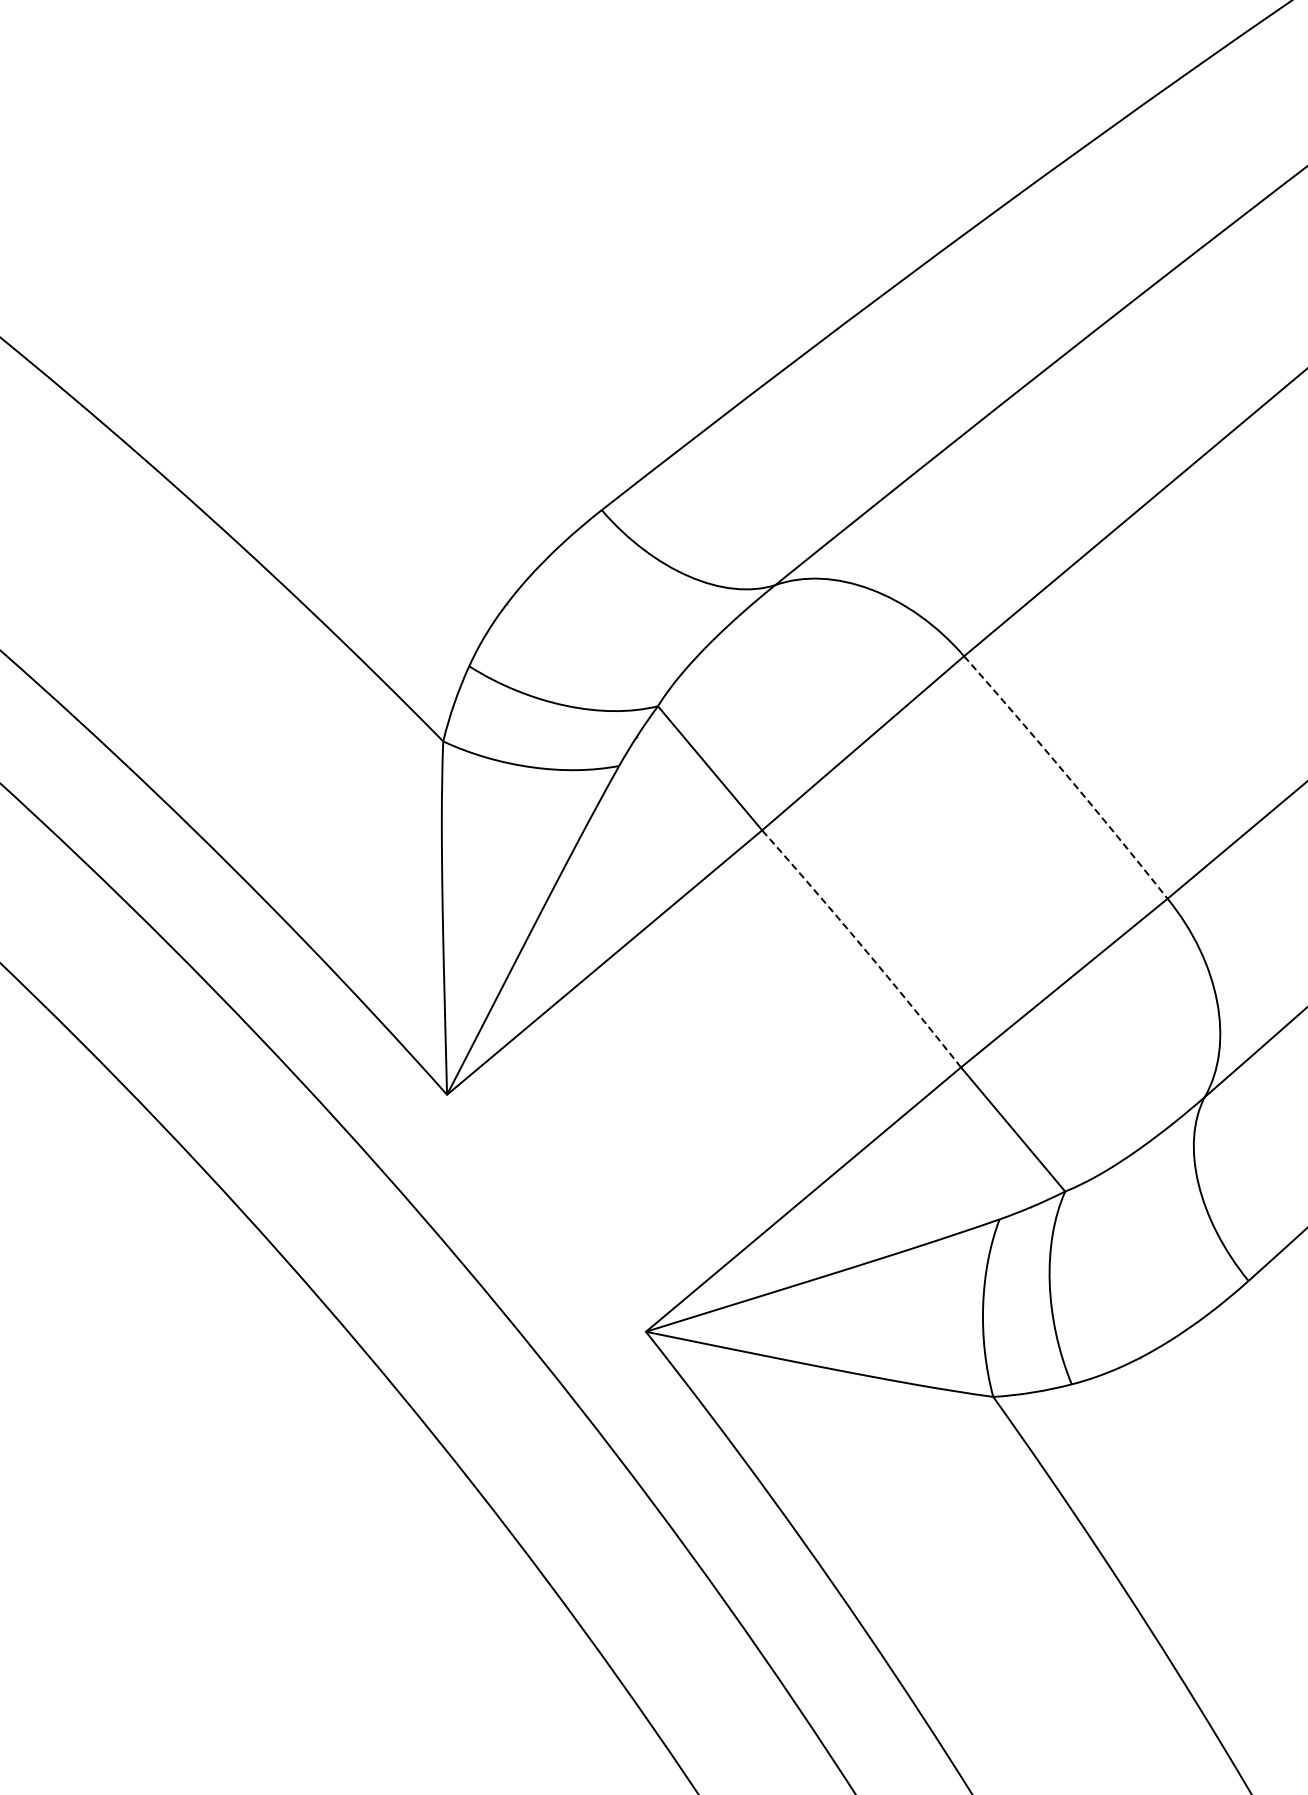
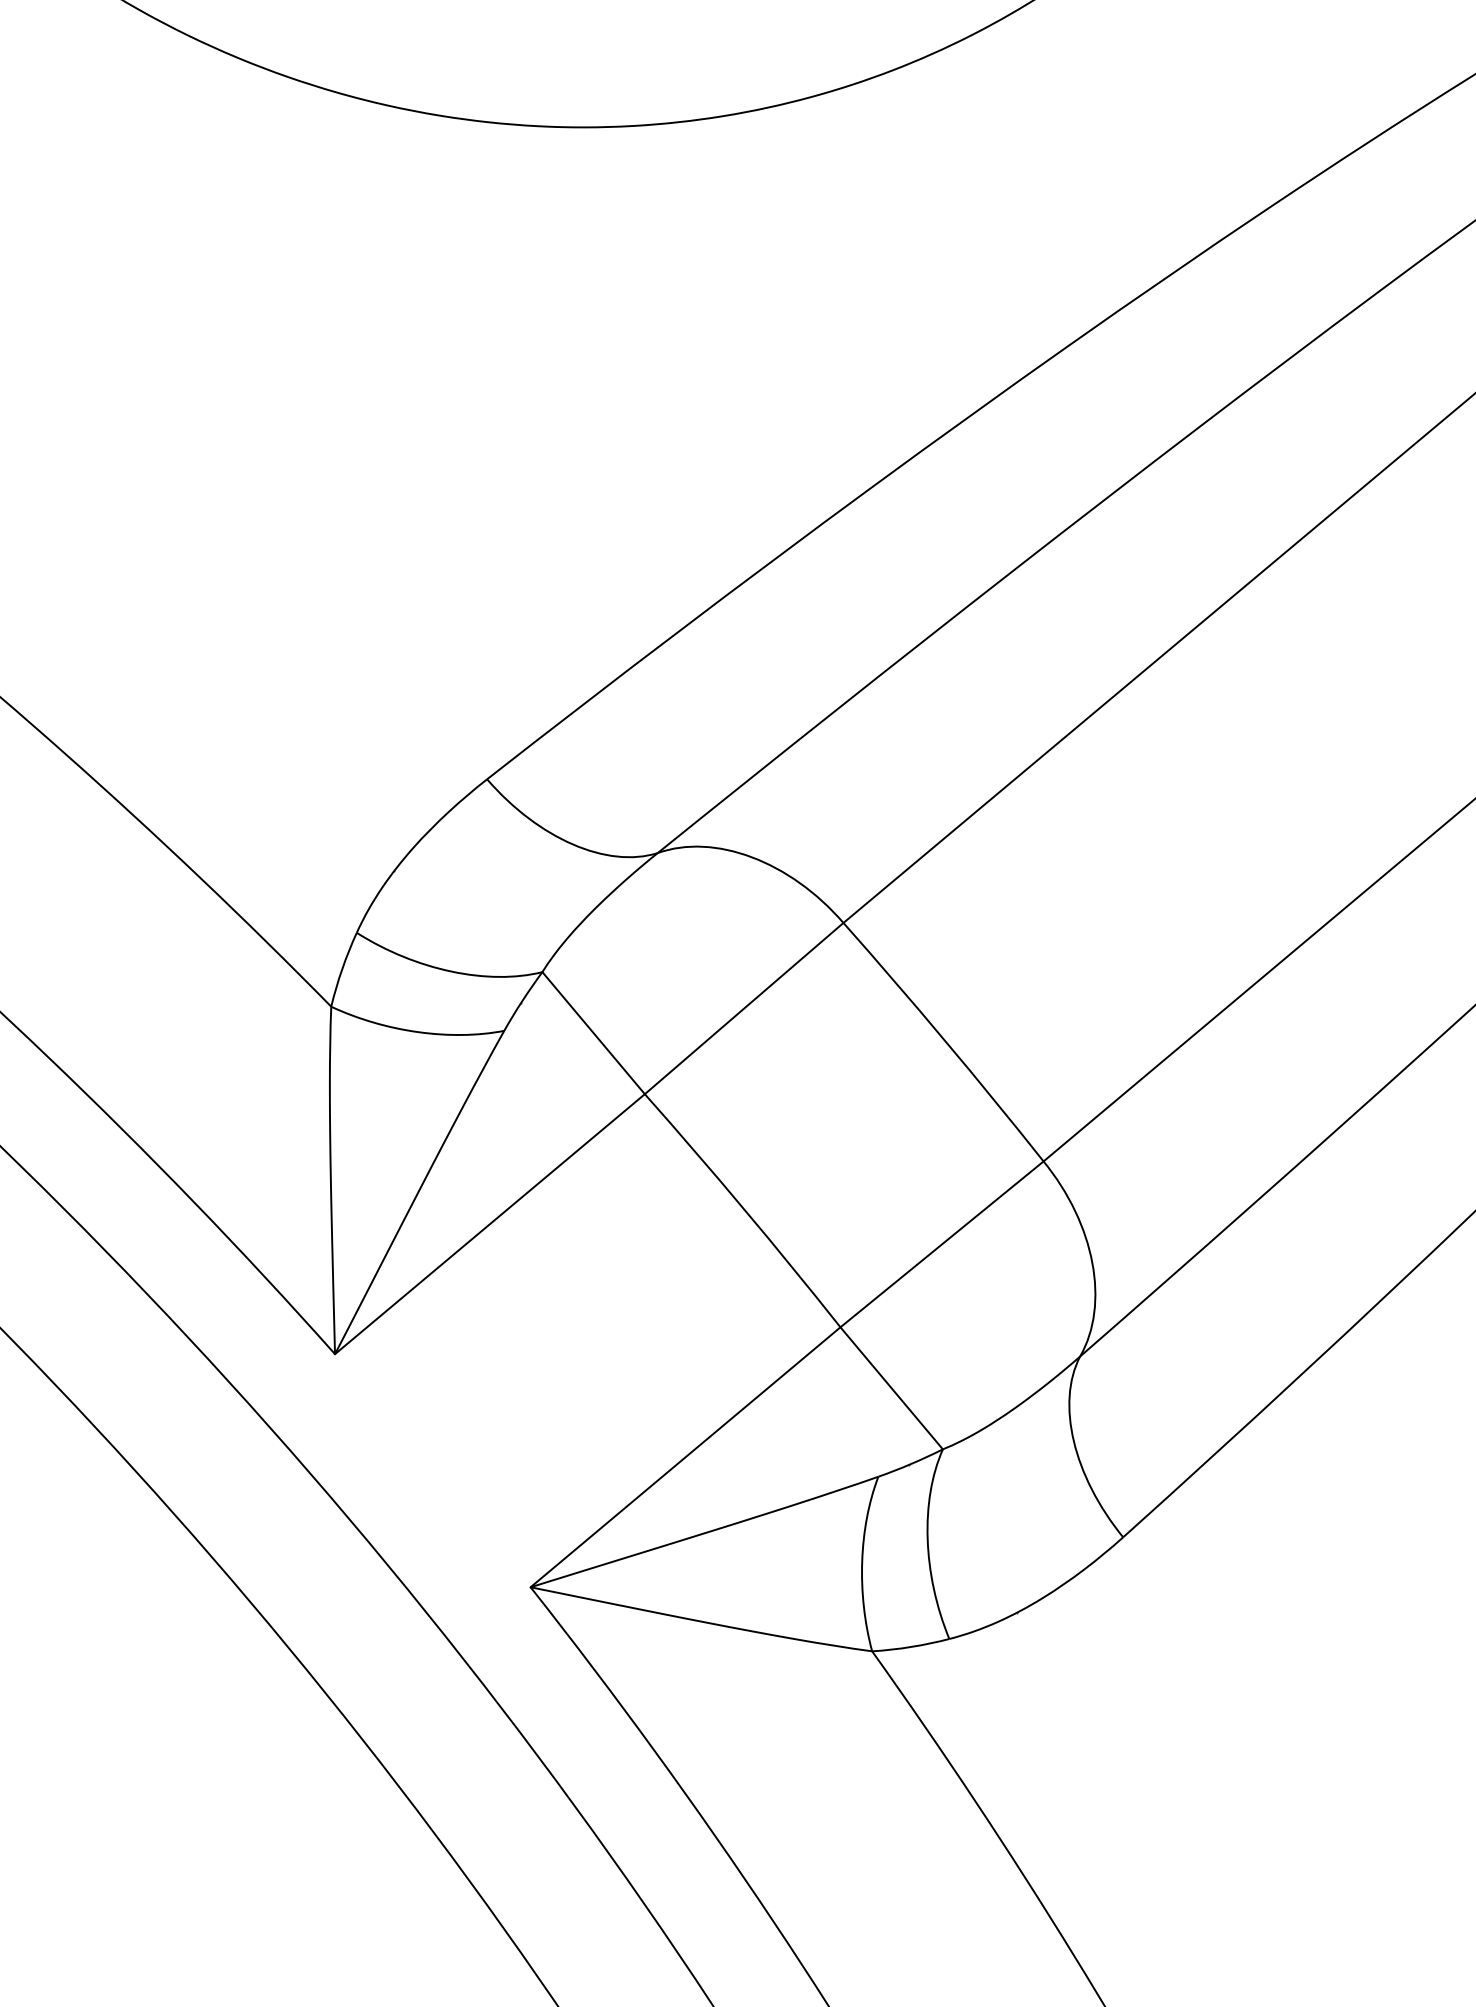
arc: (1067, 775) -> (945, 1040), dashed -> solid
arc: (863, 947) -> (744, 1209), dashed -> solid

